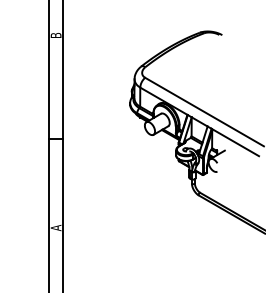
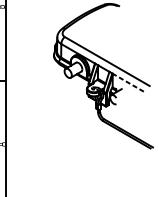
line: (235, 142) -> (129, 83), solid -> dashed

